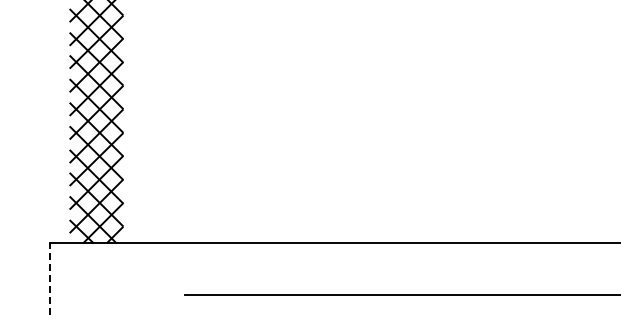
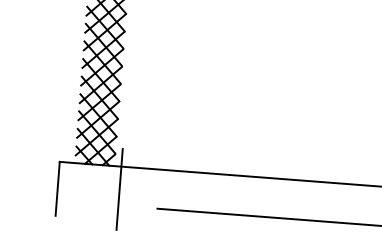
line: (132, 273) -> (119, 189), added
line: (49, 278) -> (57, 188), dashed -> solid

